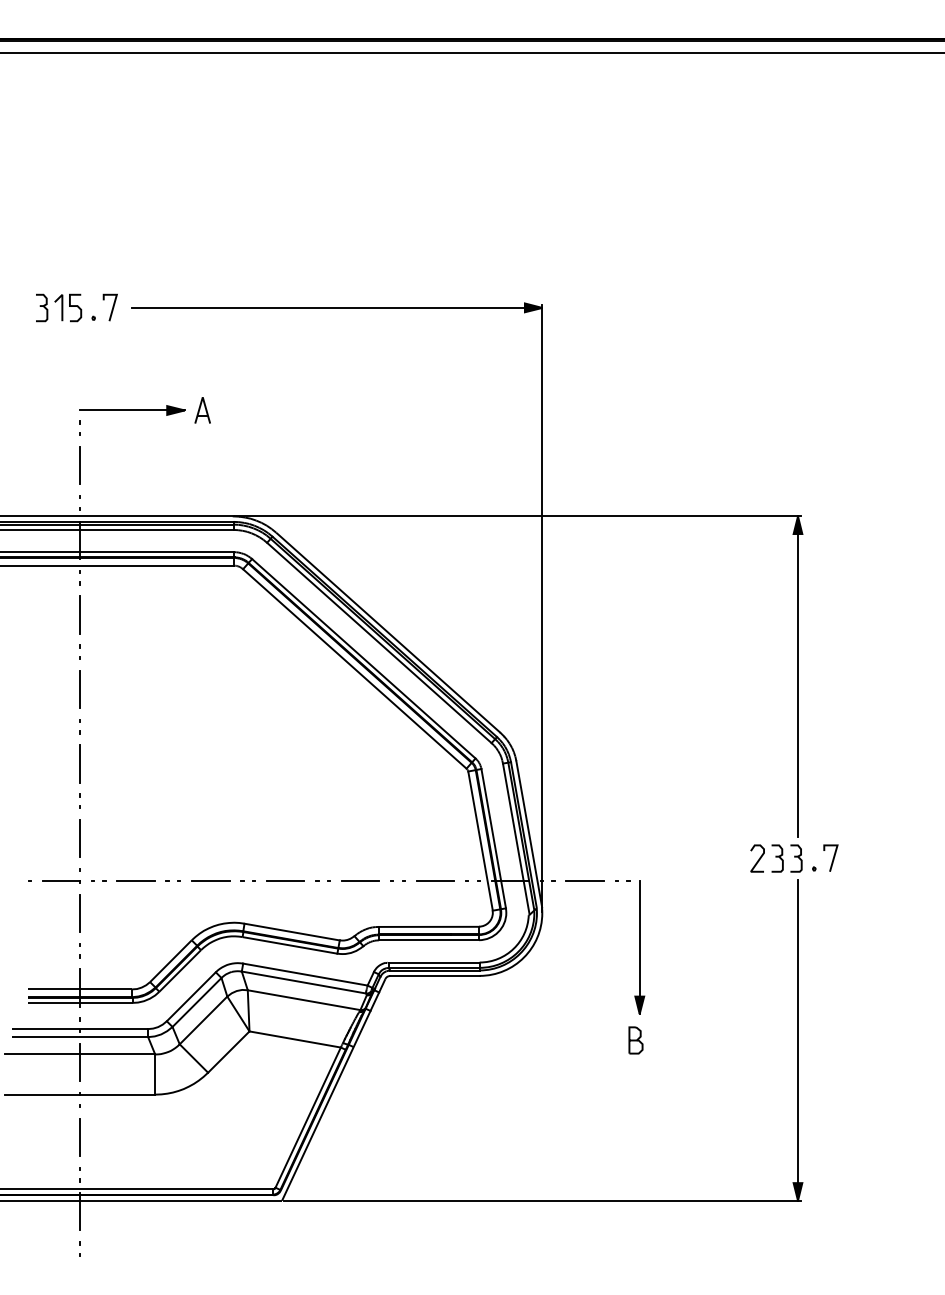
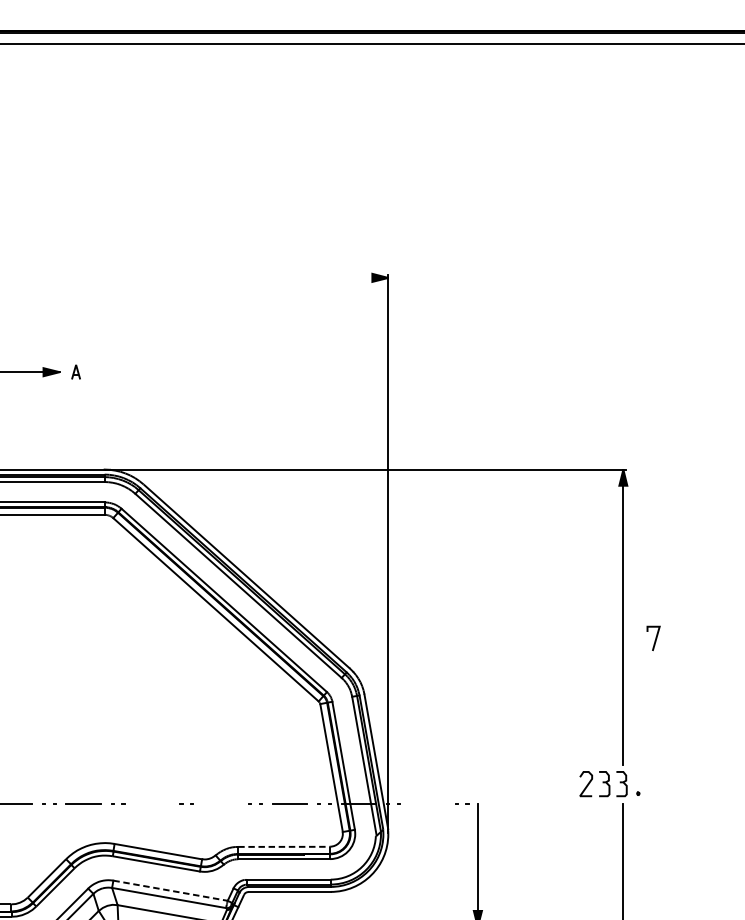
line: (337, 307) -> (200, 277), removed
part: (202, 410) -> (75, 372), size x0.6
line: (832, 858) -> (655, 638), moved
line: (285, 880) -> (152, 804), removed
line: (360, 880) -> (221, 804), removed
line: (584, 880) -> (427, 804), removed
line: (429, 926) -> (284, 846), solid -> dashed
line: (305, 974) -> (170, 890), solid -> dashed

